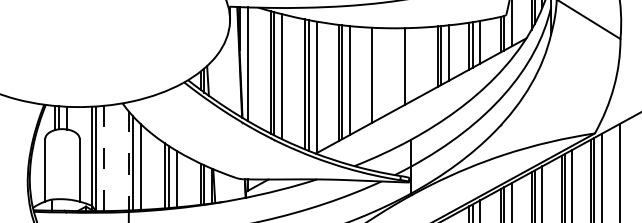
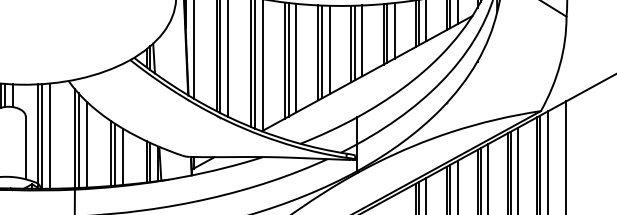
line: (416, 62) -> (362, 40), added
line: (408, 65) -> (354, 43), added
line: (383, 72) -> (329, 50), added
line: (375, 73) -> (321, 51), added
line: (104, 158) -> (50, 136), dashed -> solid
line: (128, 160) -> (74, 138), dashed -> solid

